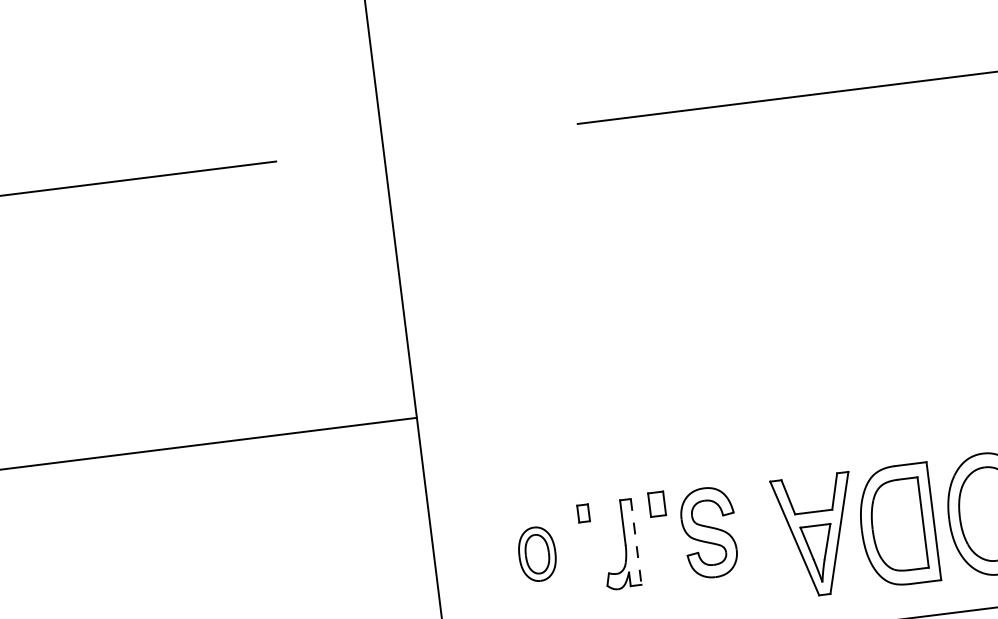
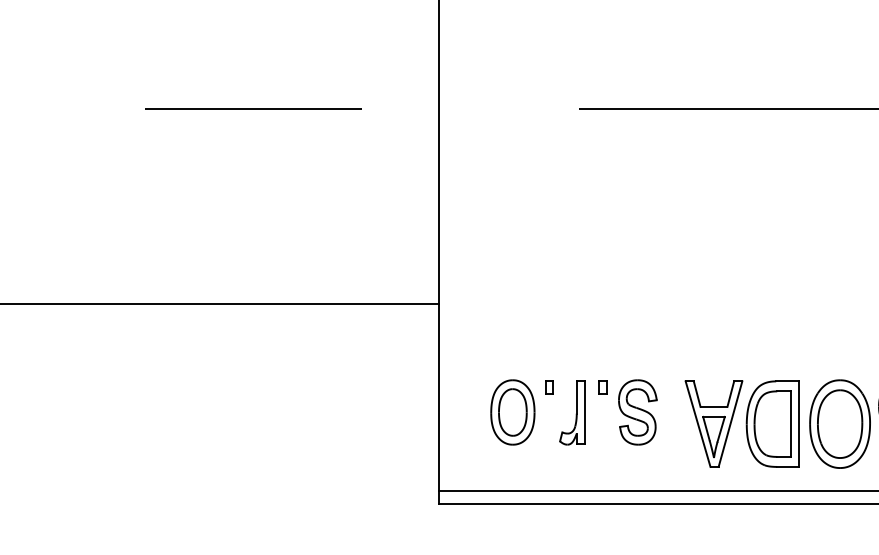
part: (656, 504) -> (602, 387), size x0.71
line: (636, 541) -> (584, 412), dashed -> solid
part: (536, 554) -> (512, 412), size x1.67

